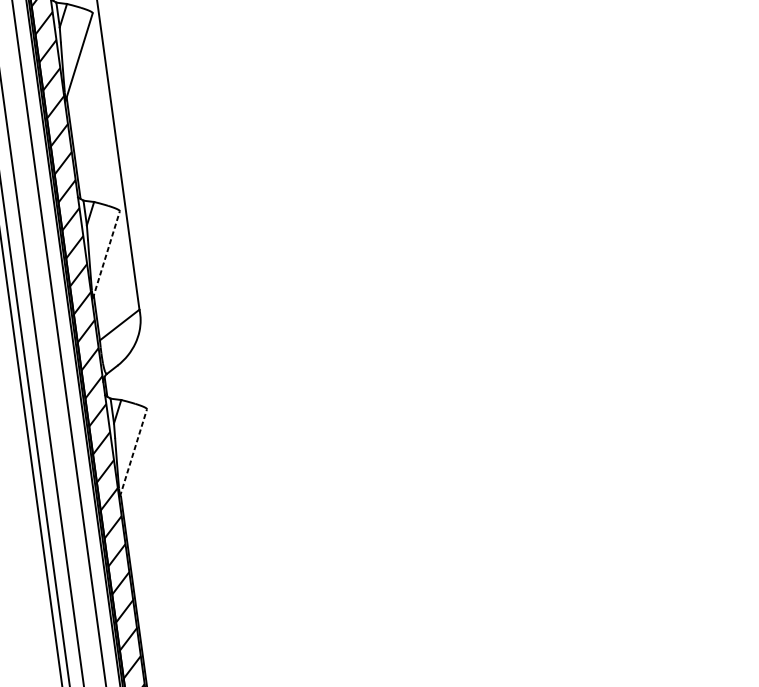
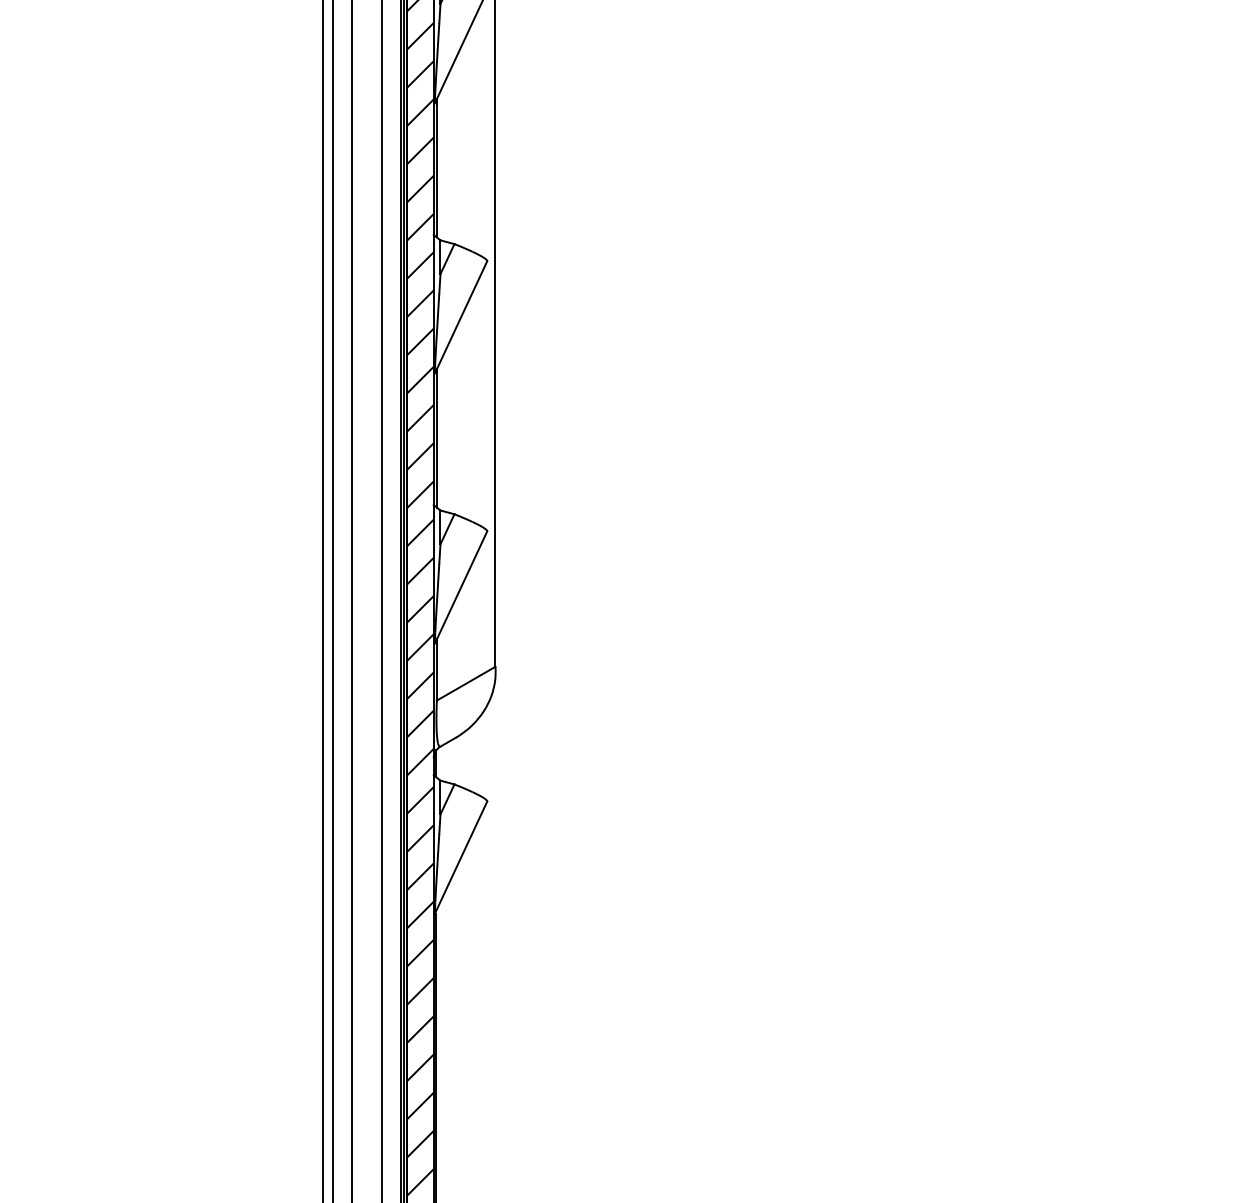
line: (106, 254) -> (461, 587), dashed -> solid
line: (133, 452) -> (461, 857), dashed -> solid

